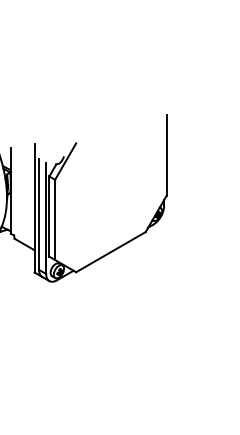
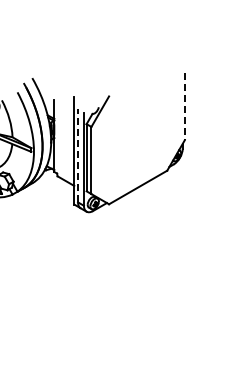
line: (166, 155) -> (184, 106), solid -> dashed
line: (39, 213) -> (78, 155), solid -> dashed

